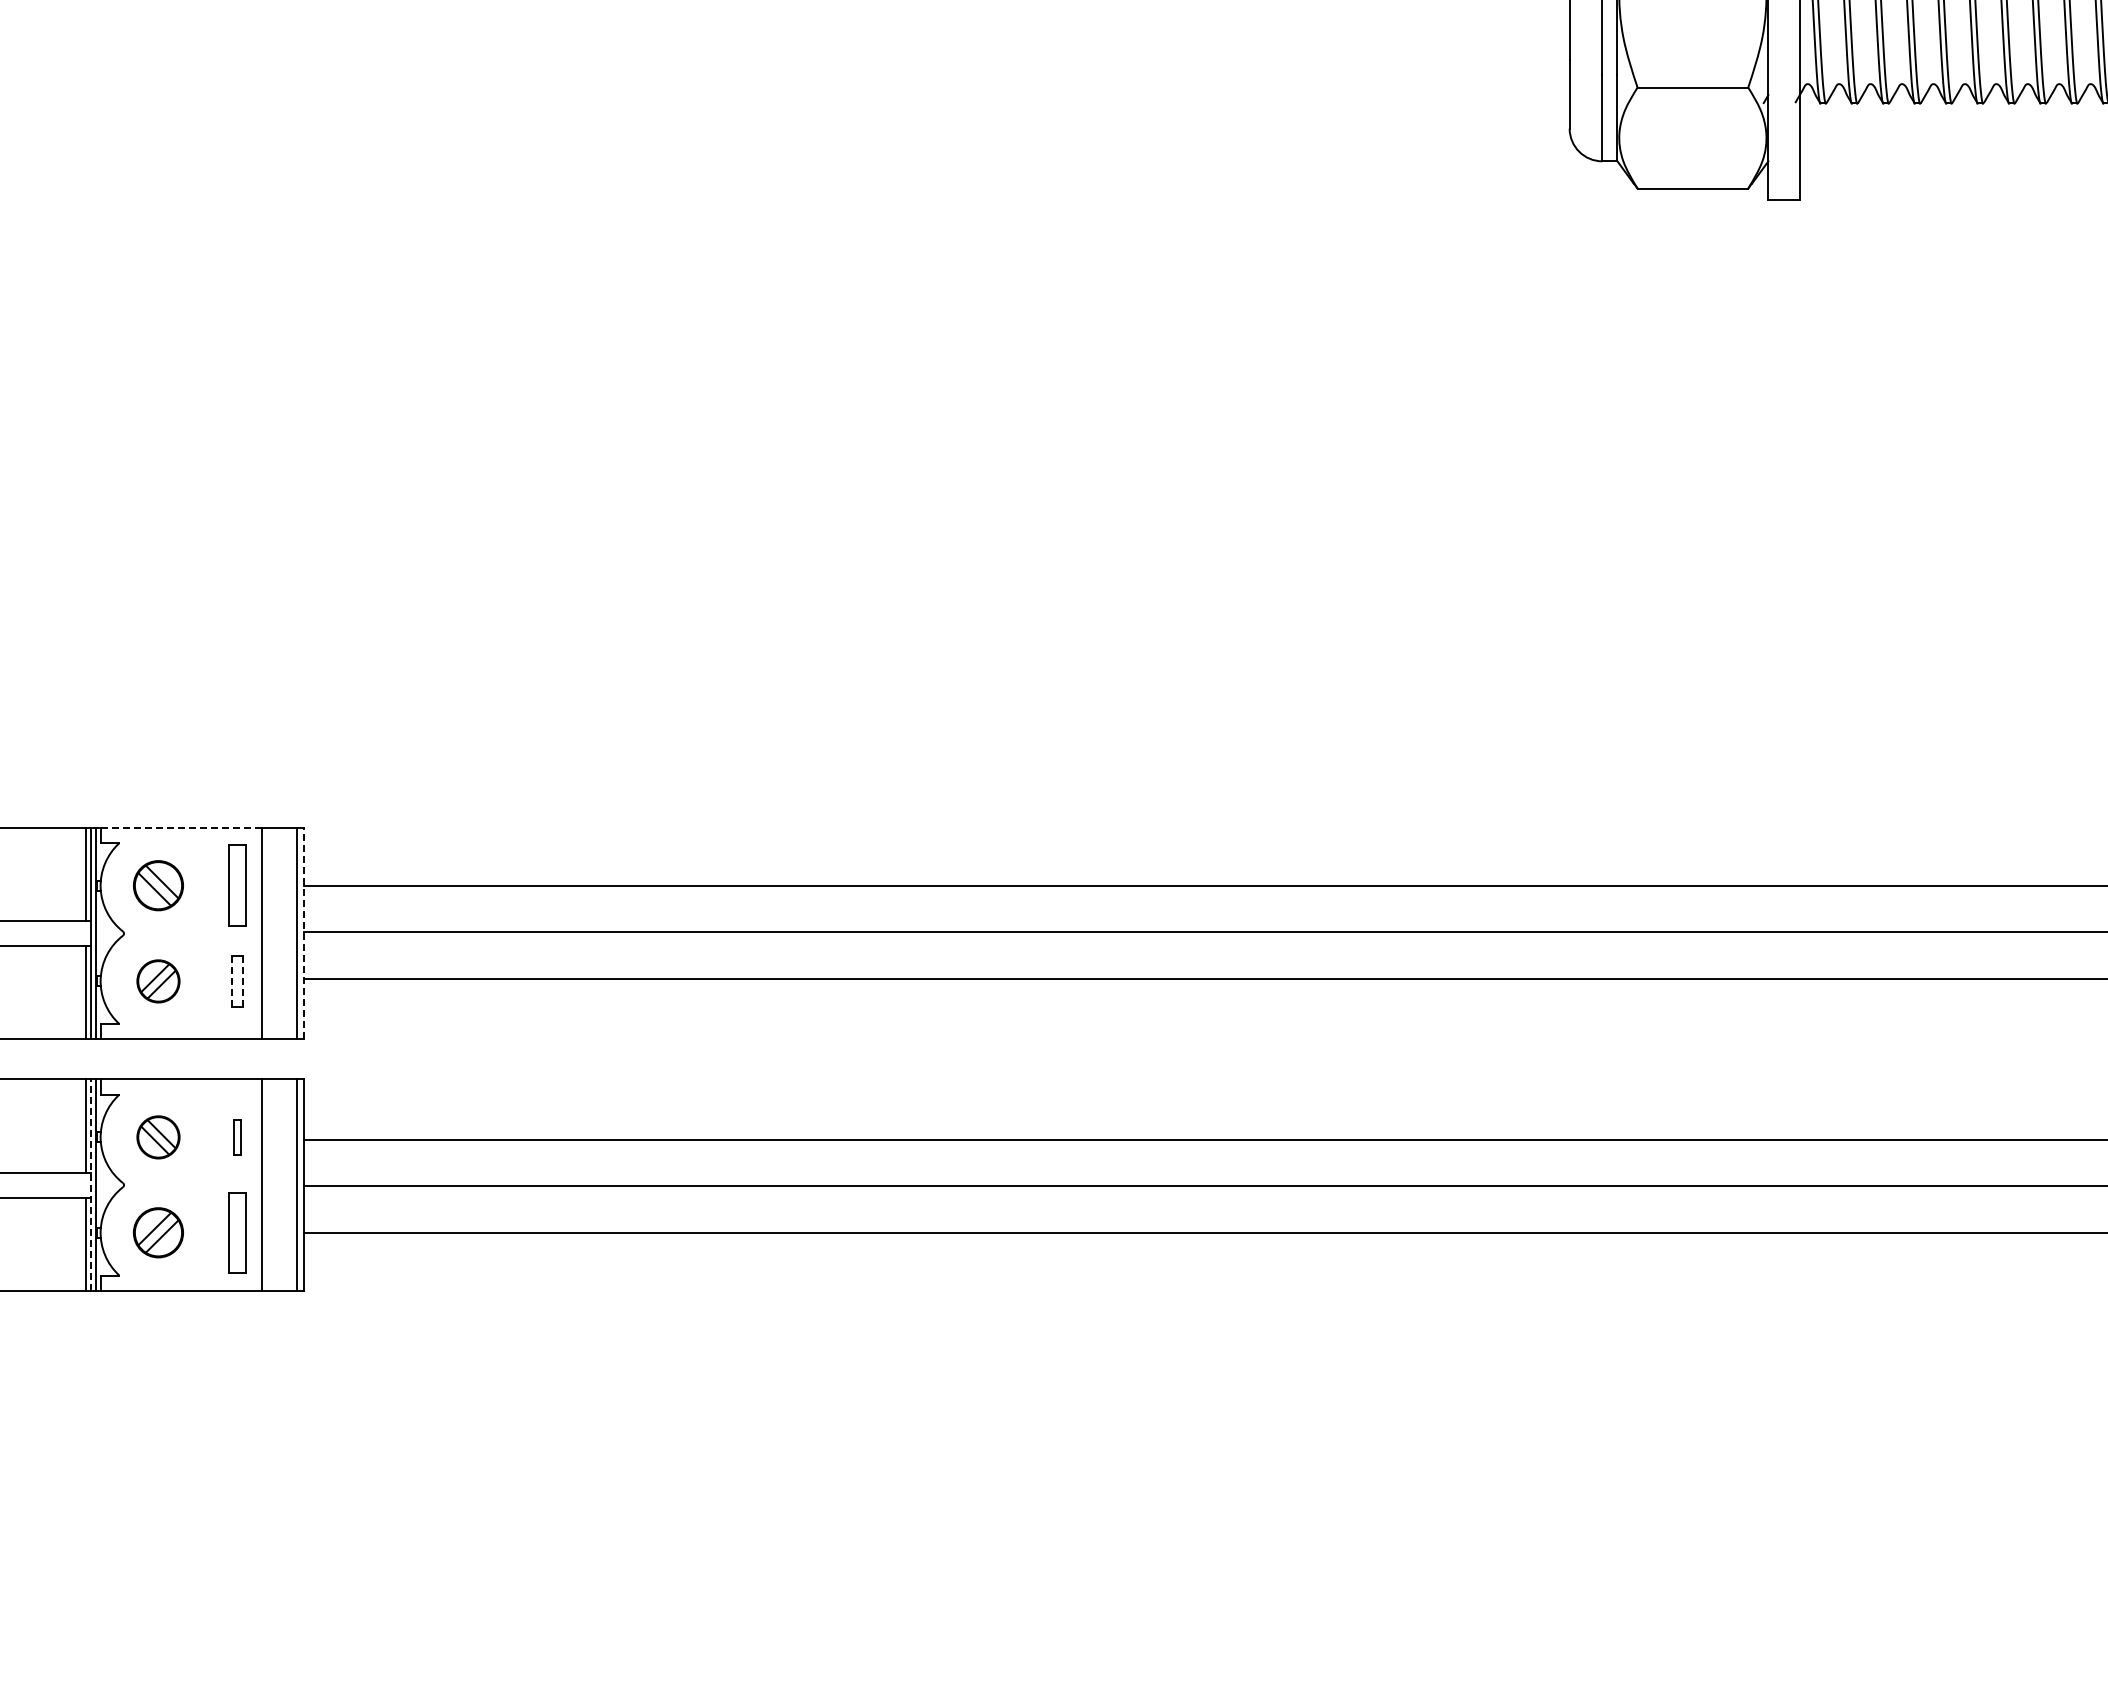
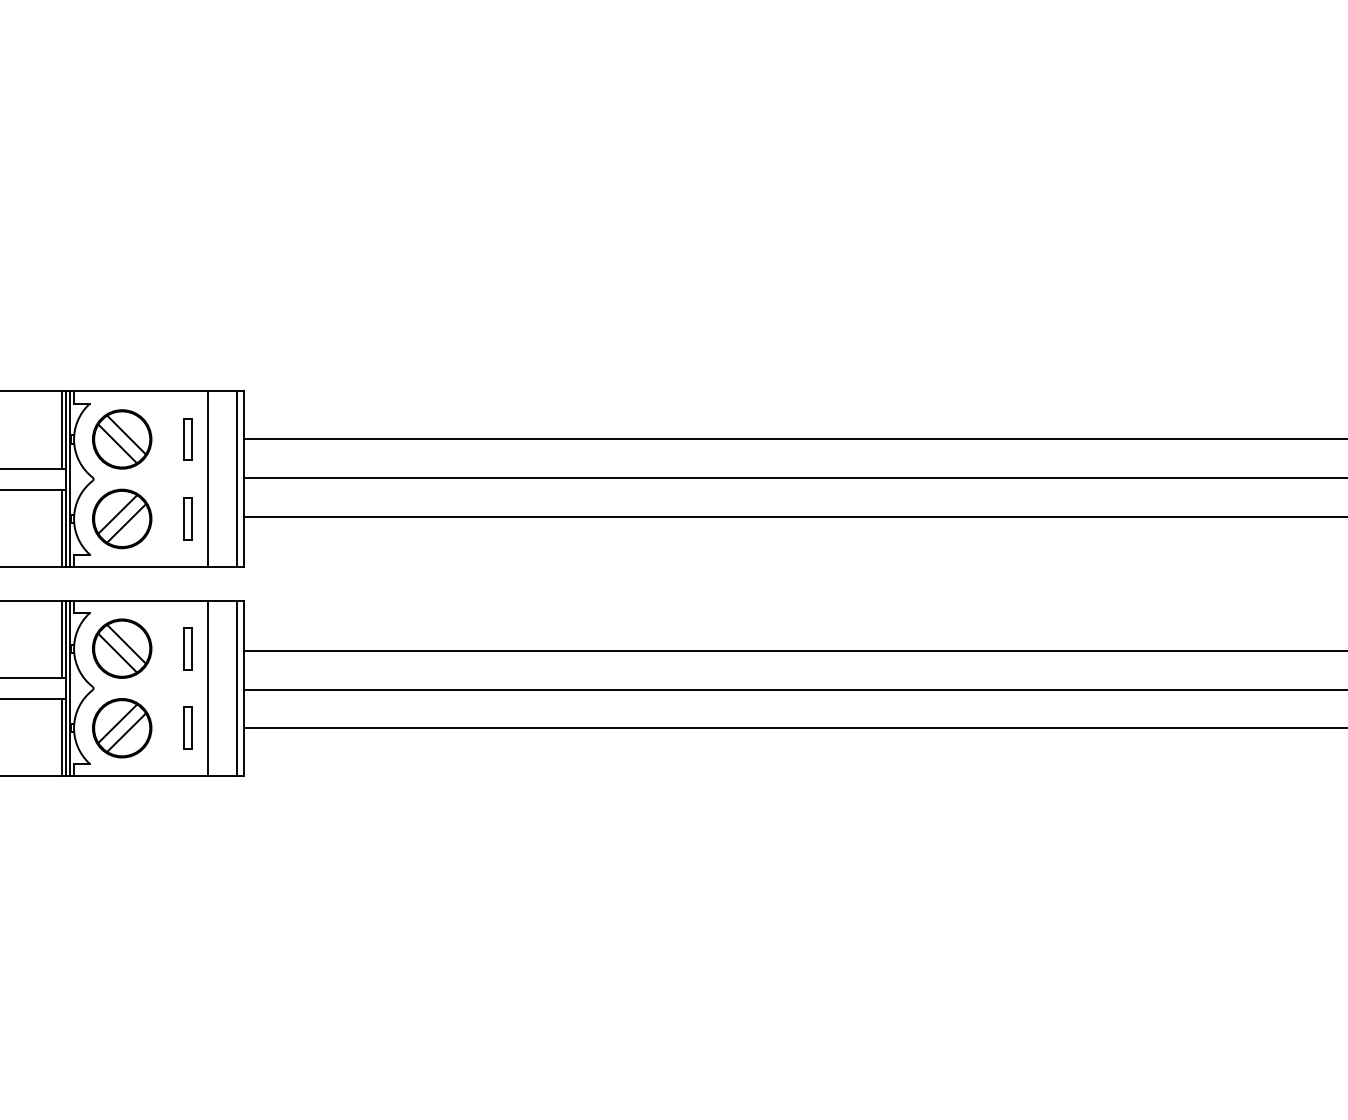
line: (181, 827) -> (141, 390), dashed -> solid
part: (158, 885) -> (122, 439), size x1.43
part: (237, 885) -> (187, 439), size x0.62
line: (304, 933) -> (243, 479), dashed -> solid
line: (242, 980) -> (192, 518), dashed -> solid
part: (158, 981) -> (122, 519), size x1.67
line: (232, 981) -> (183, 519), dashed -> solid
part: (237, 1136) -> (187, 648), size x1.43
part: (158, 1137) -> (122, 648), size x1.67
line: (90, 1185) -> (65, 688), dashed -> solid
part: (158, 1232) -> (122, 727), size x1.43
part: (237, 1232) -> (187, 727), size x0.62

